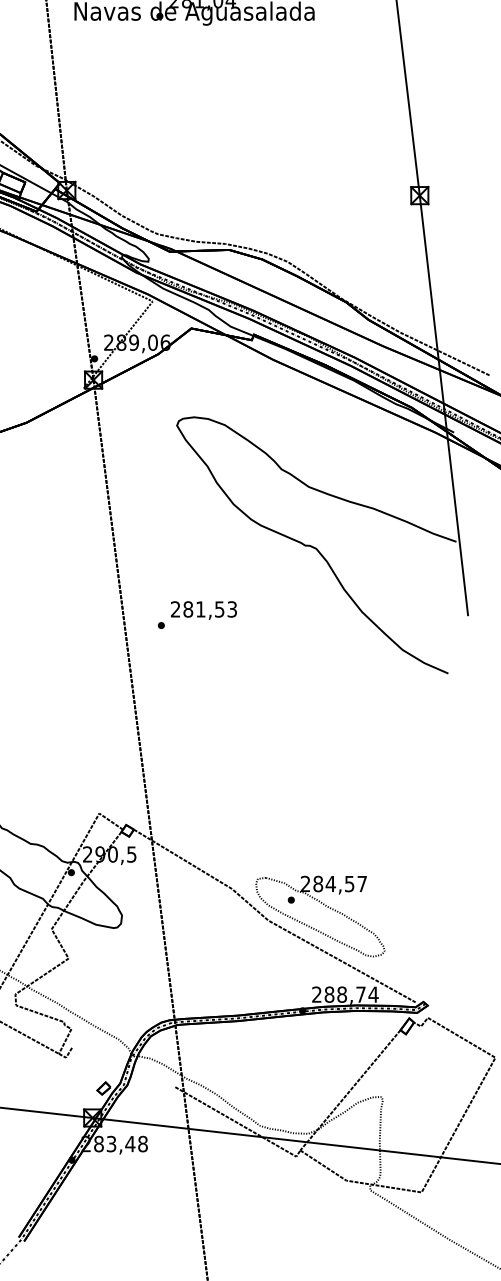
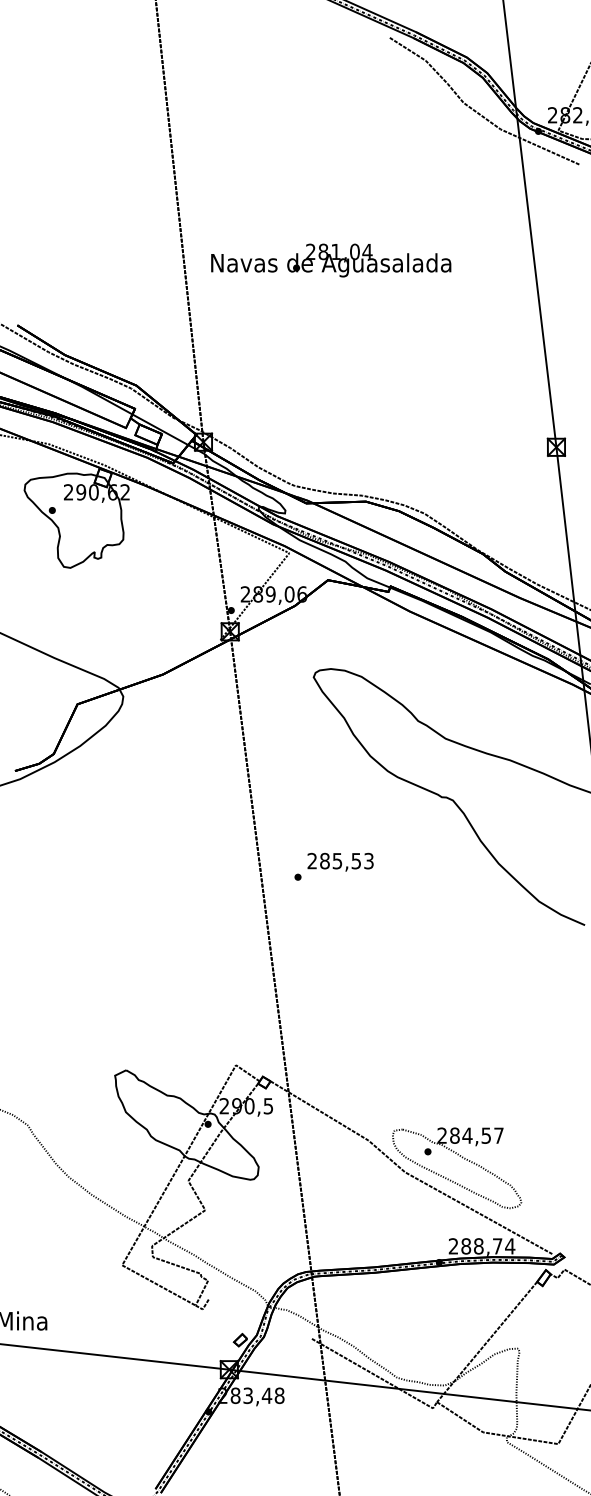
text: (200, 609) -> (337, 861), 281,53 -> 285,53

